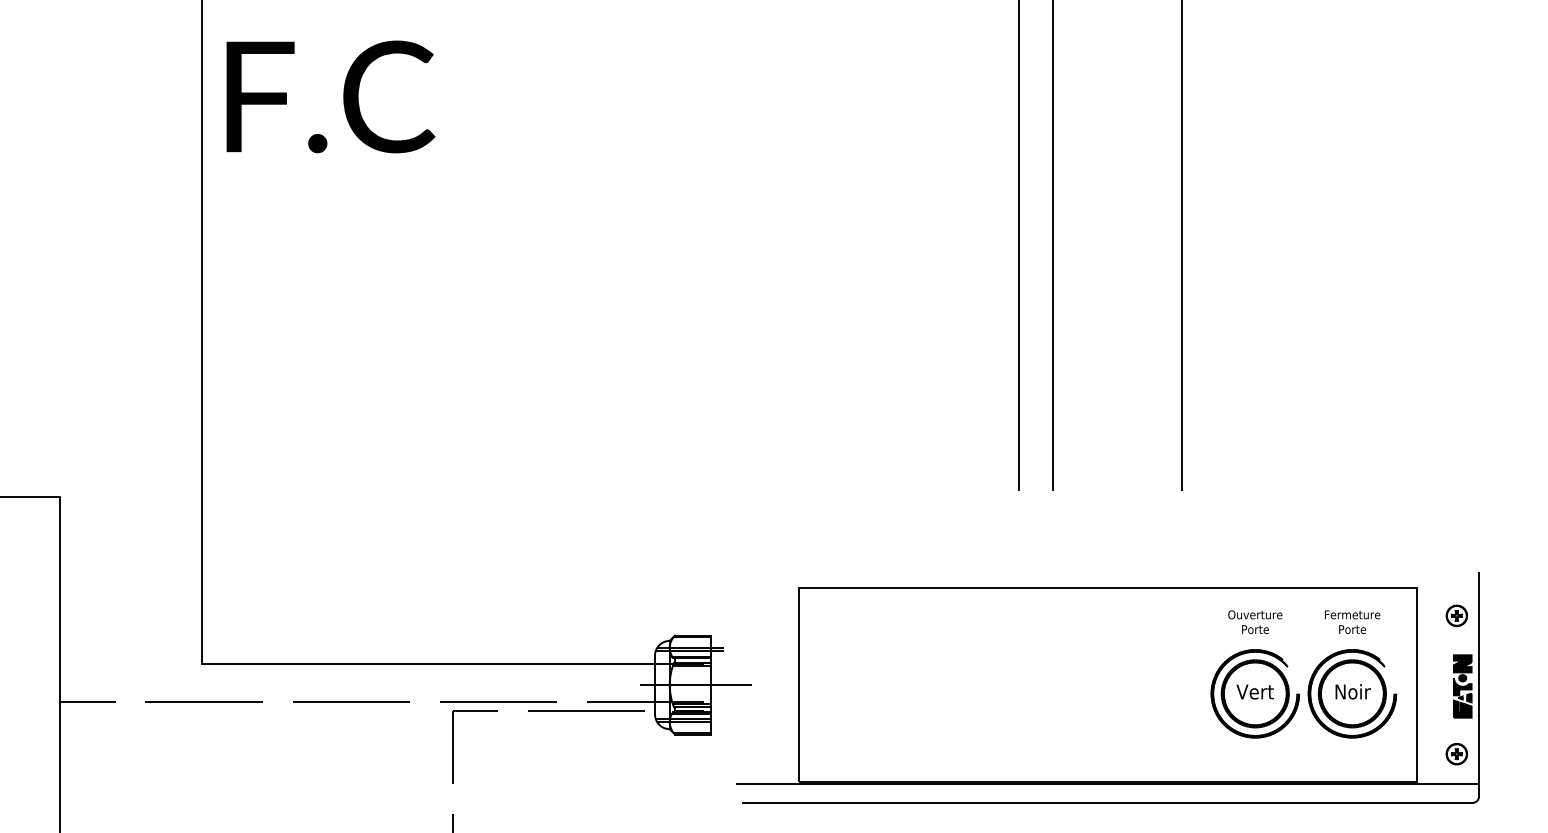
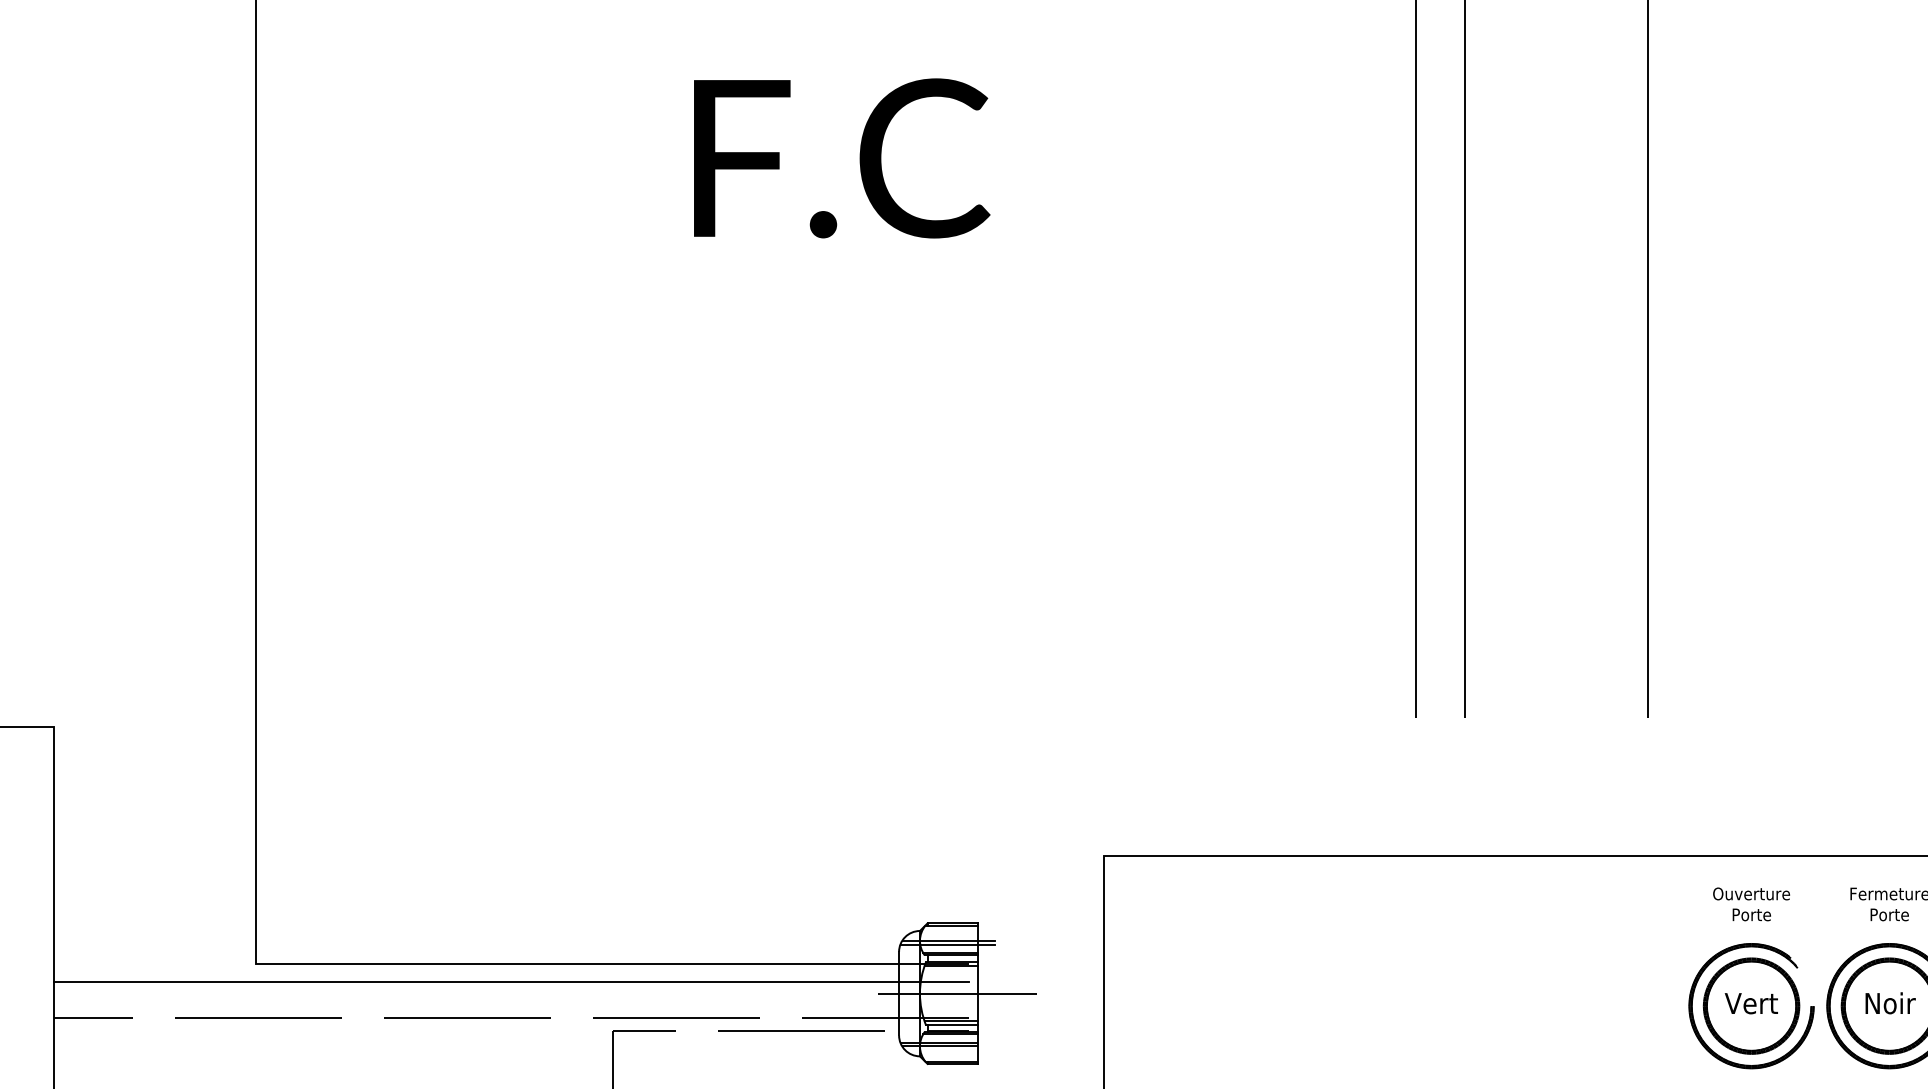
text: (330, 96) -> (841, 157), moved
line: (381, 676) -> (510, 981), added

